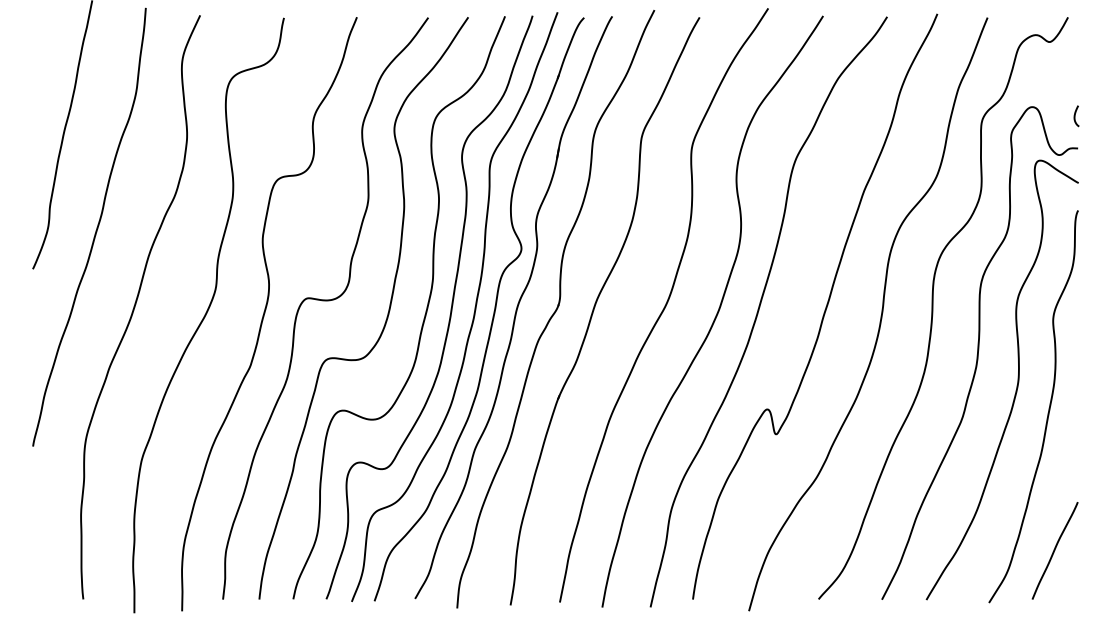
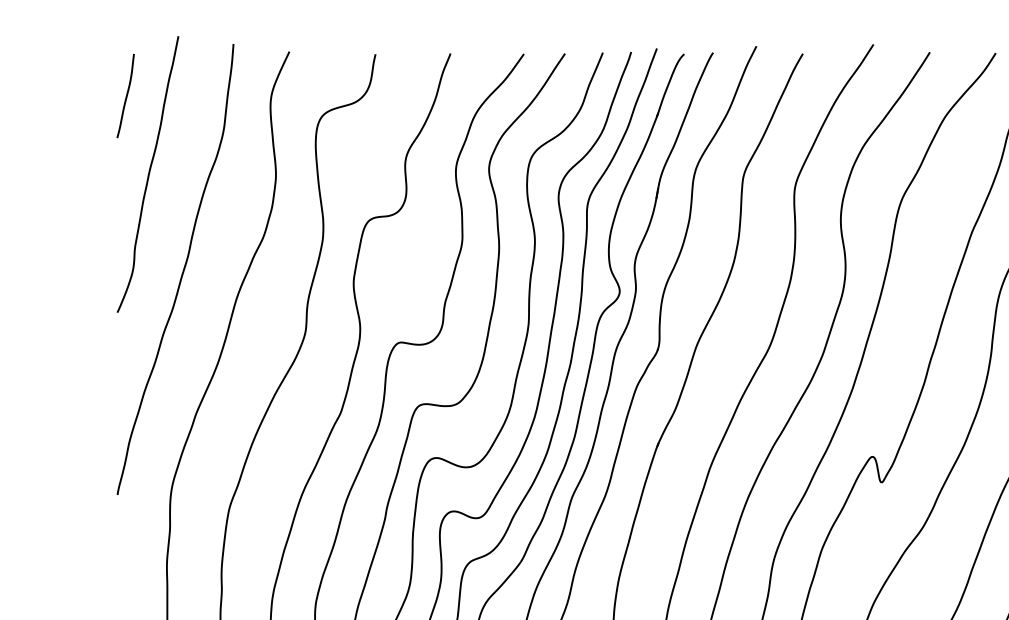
curve: (41, 58) -> (126, 95), added

